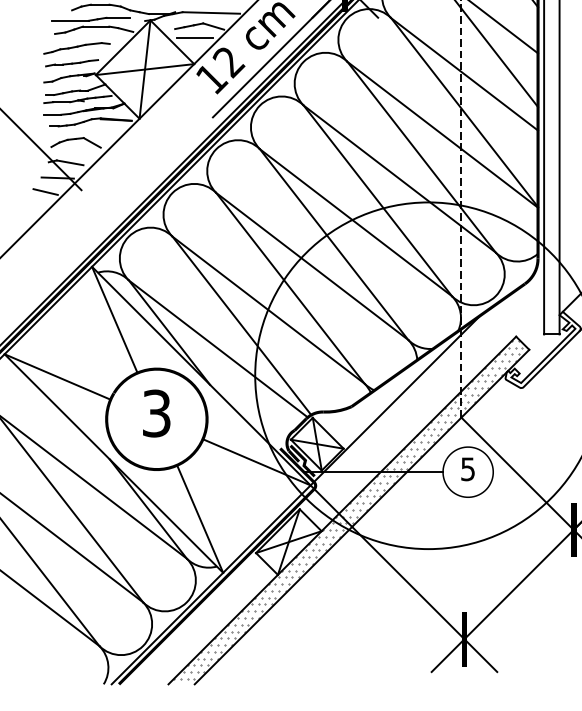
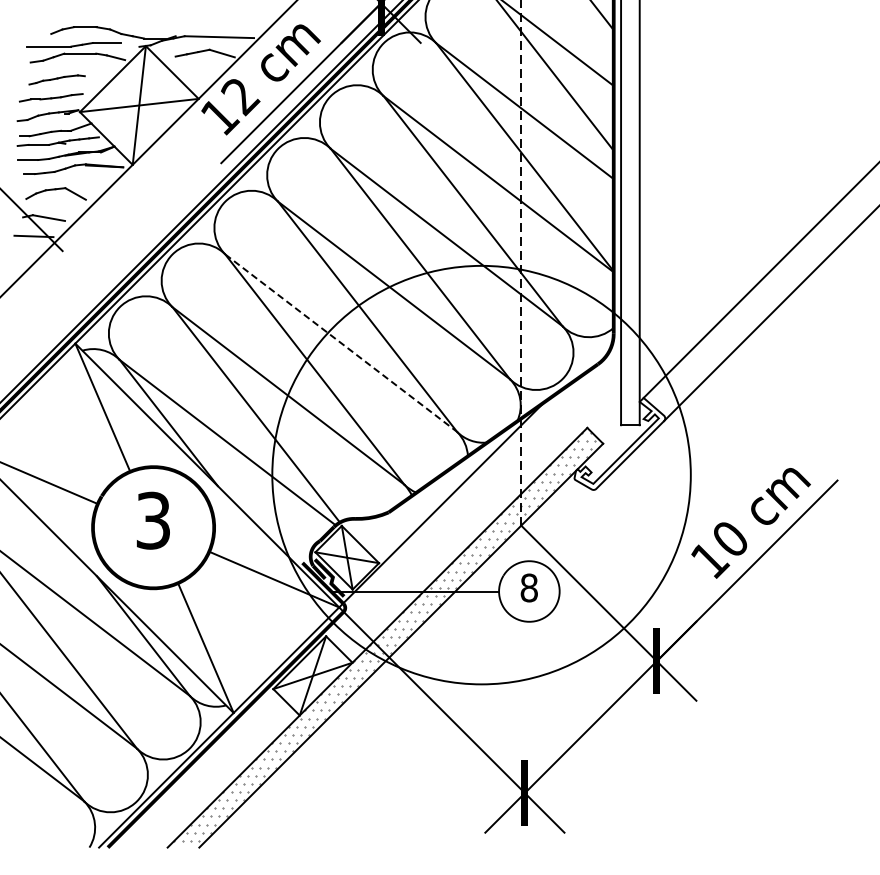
line: (194, 38) -> (199, 67), removed
part: (76, 48) -> (56, 79), size x0.7
line: (45, 191) -> (19, 252), removed
line: (312, 266) -> (341, 343), solid -> dashed
text: (467, 468) -> (528, 587), 5 -> 8

